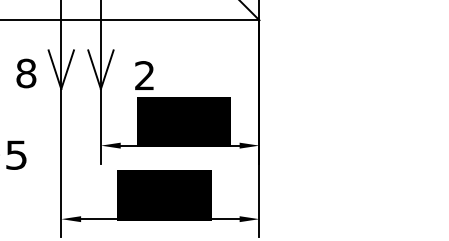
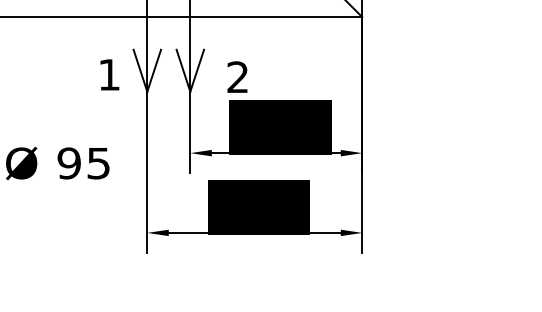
text: (26, 73) -> (109, 74), 8 -> 1

